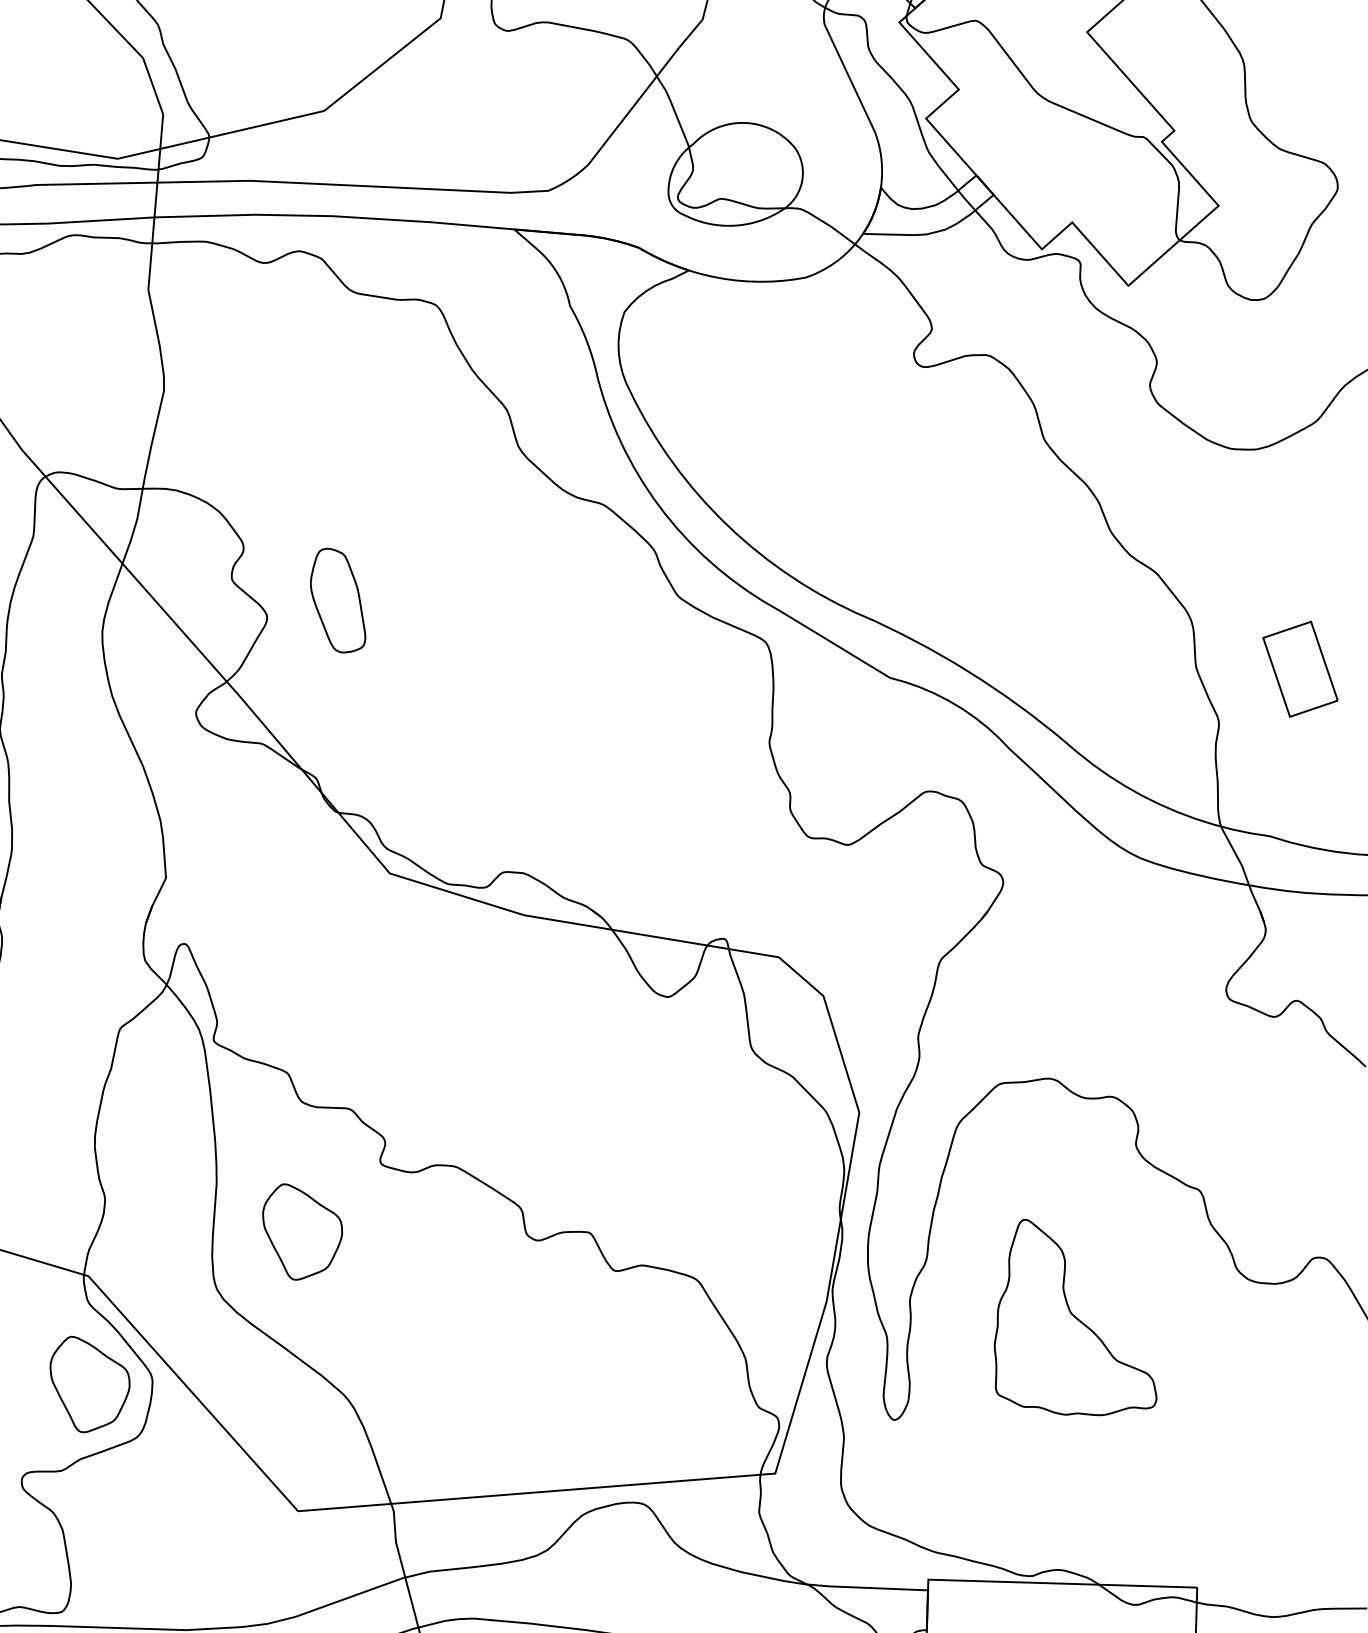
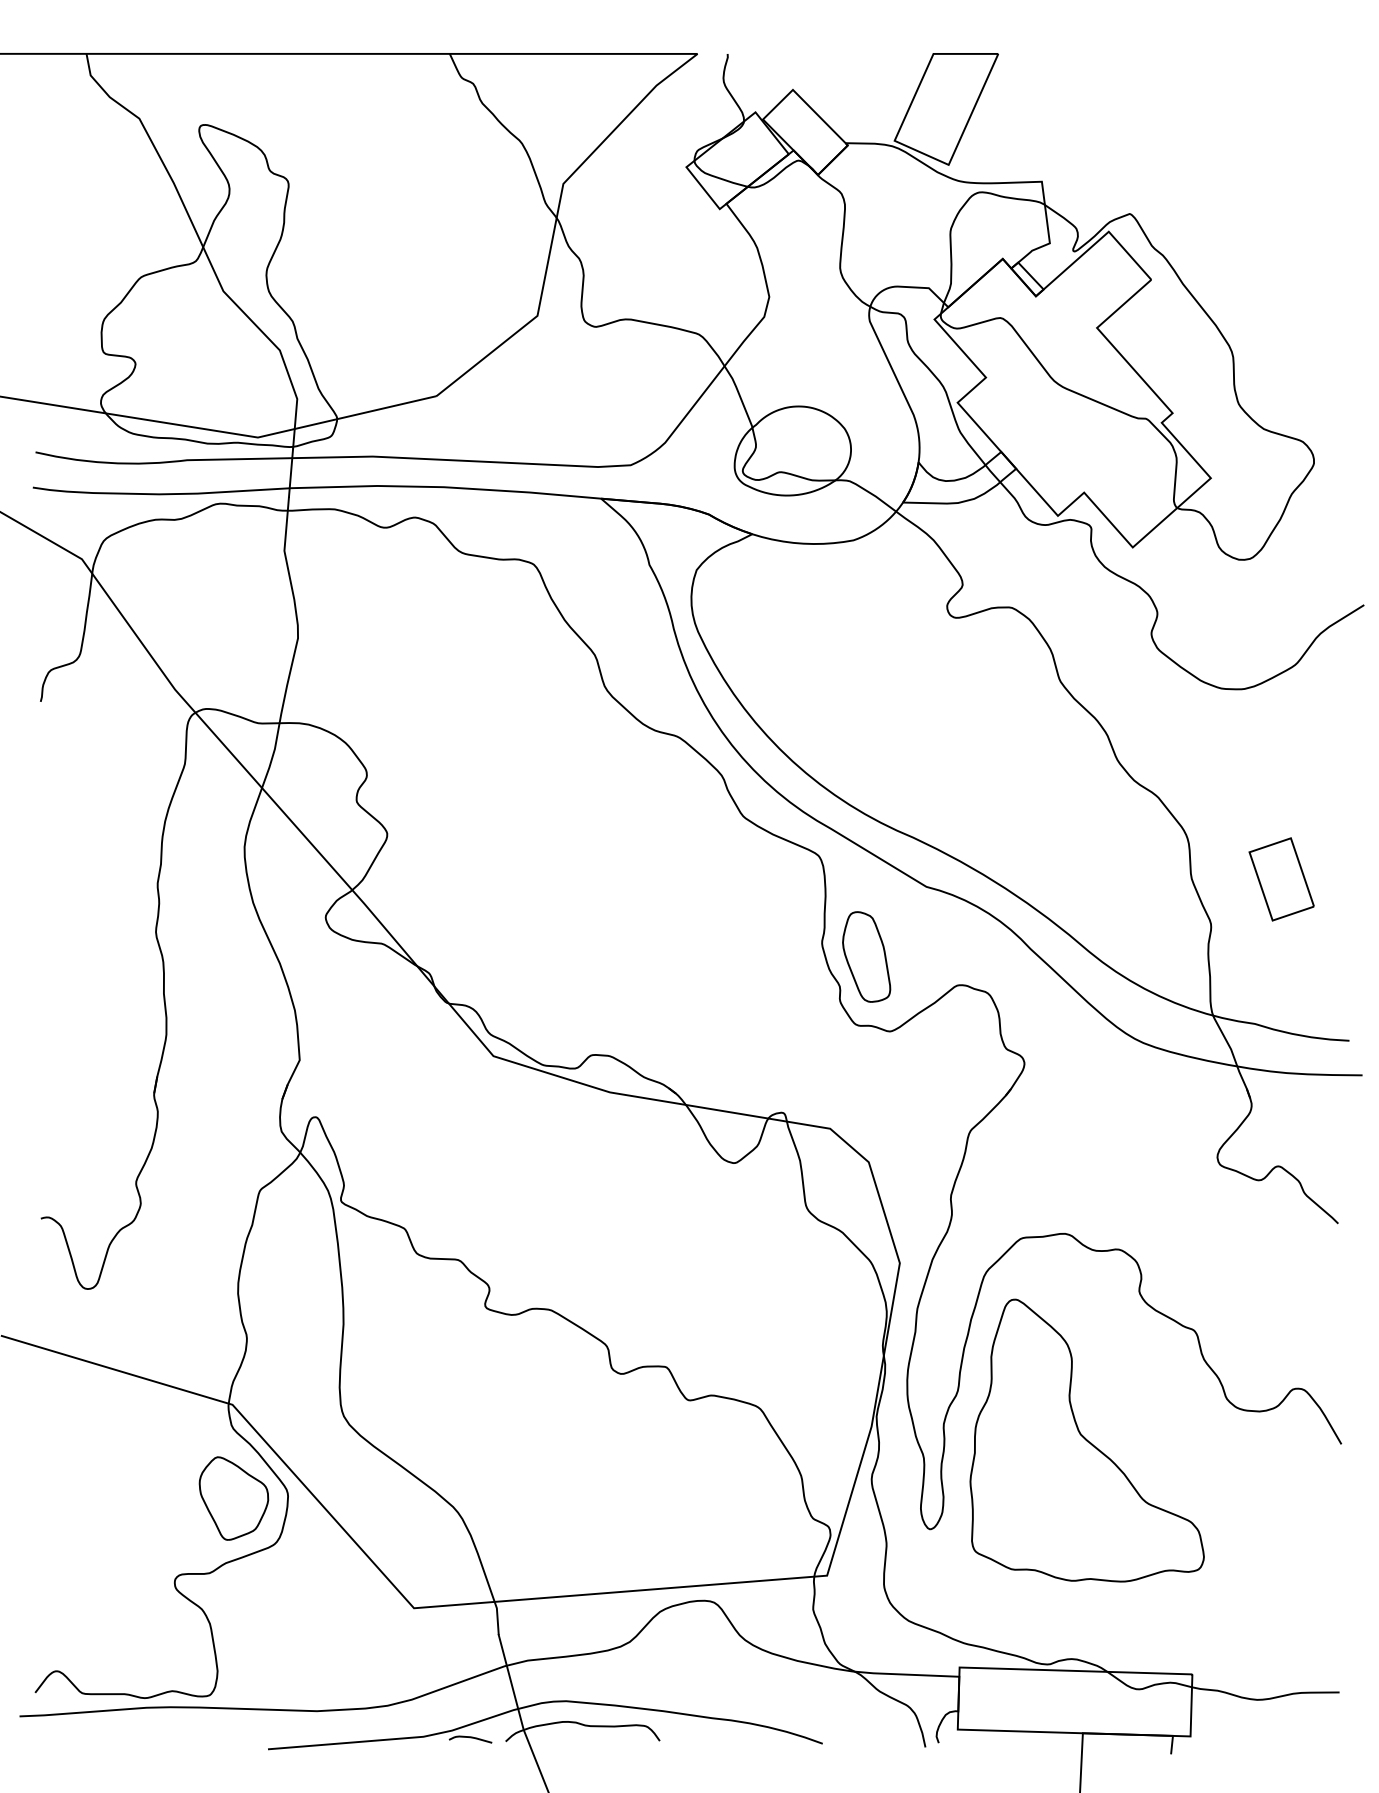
part: (337, 600) -> (866, 956), moved
part: (302, 1231) -> (417, 1366), removed
part: (1074, 1317) -> (1086, 1440), size x1.67

